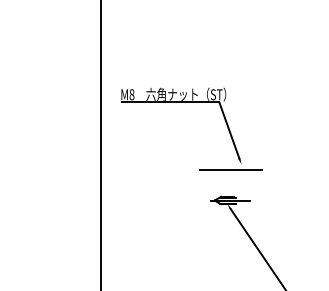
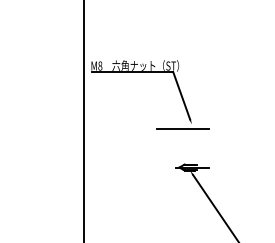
part: (192, 102) -> (150, 72), moved

